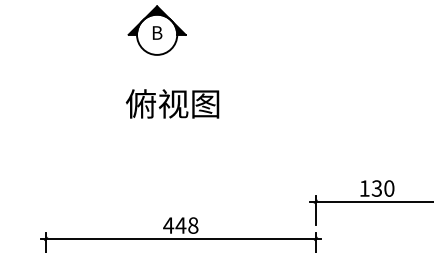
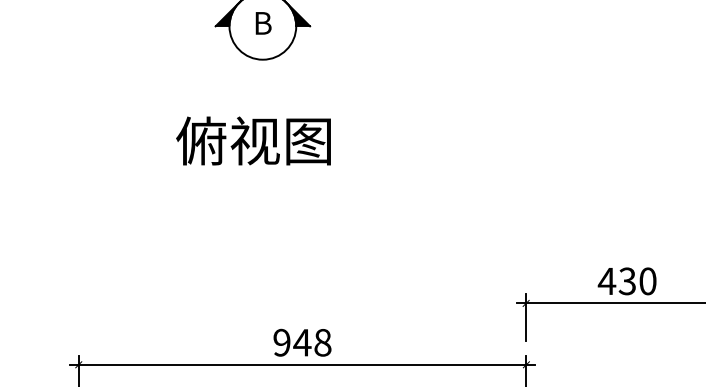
text: (172, 103) -> (253, 140), moved
text: (364, 188) -> (606, 281), 130 -> 430
text: (168, 225) -> (281, 342), 448 -> 948

